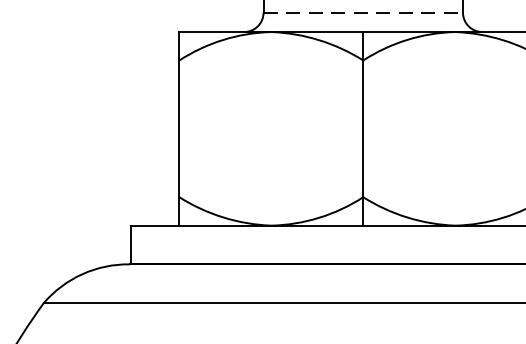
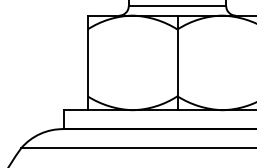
line: (363, 13) -> (177, 6), dashed -> solid

